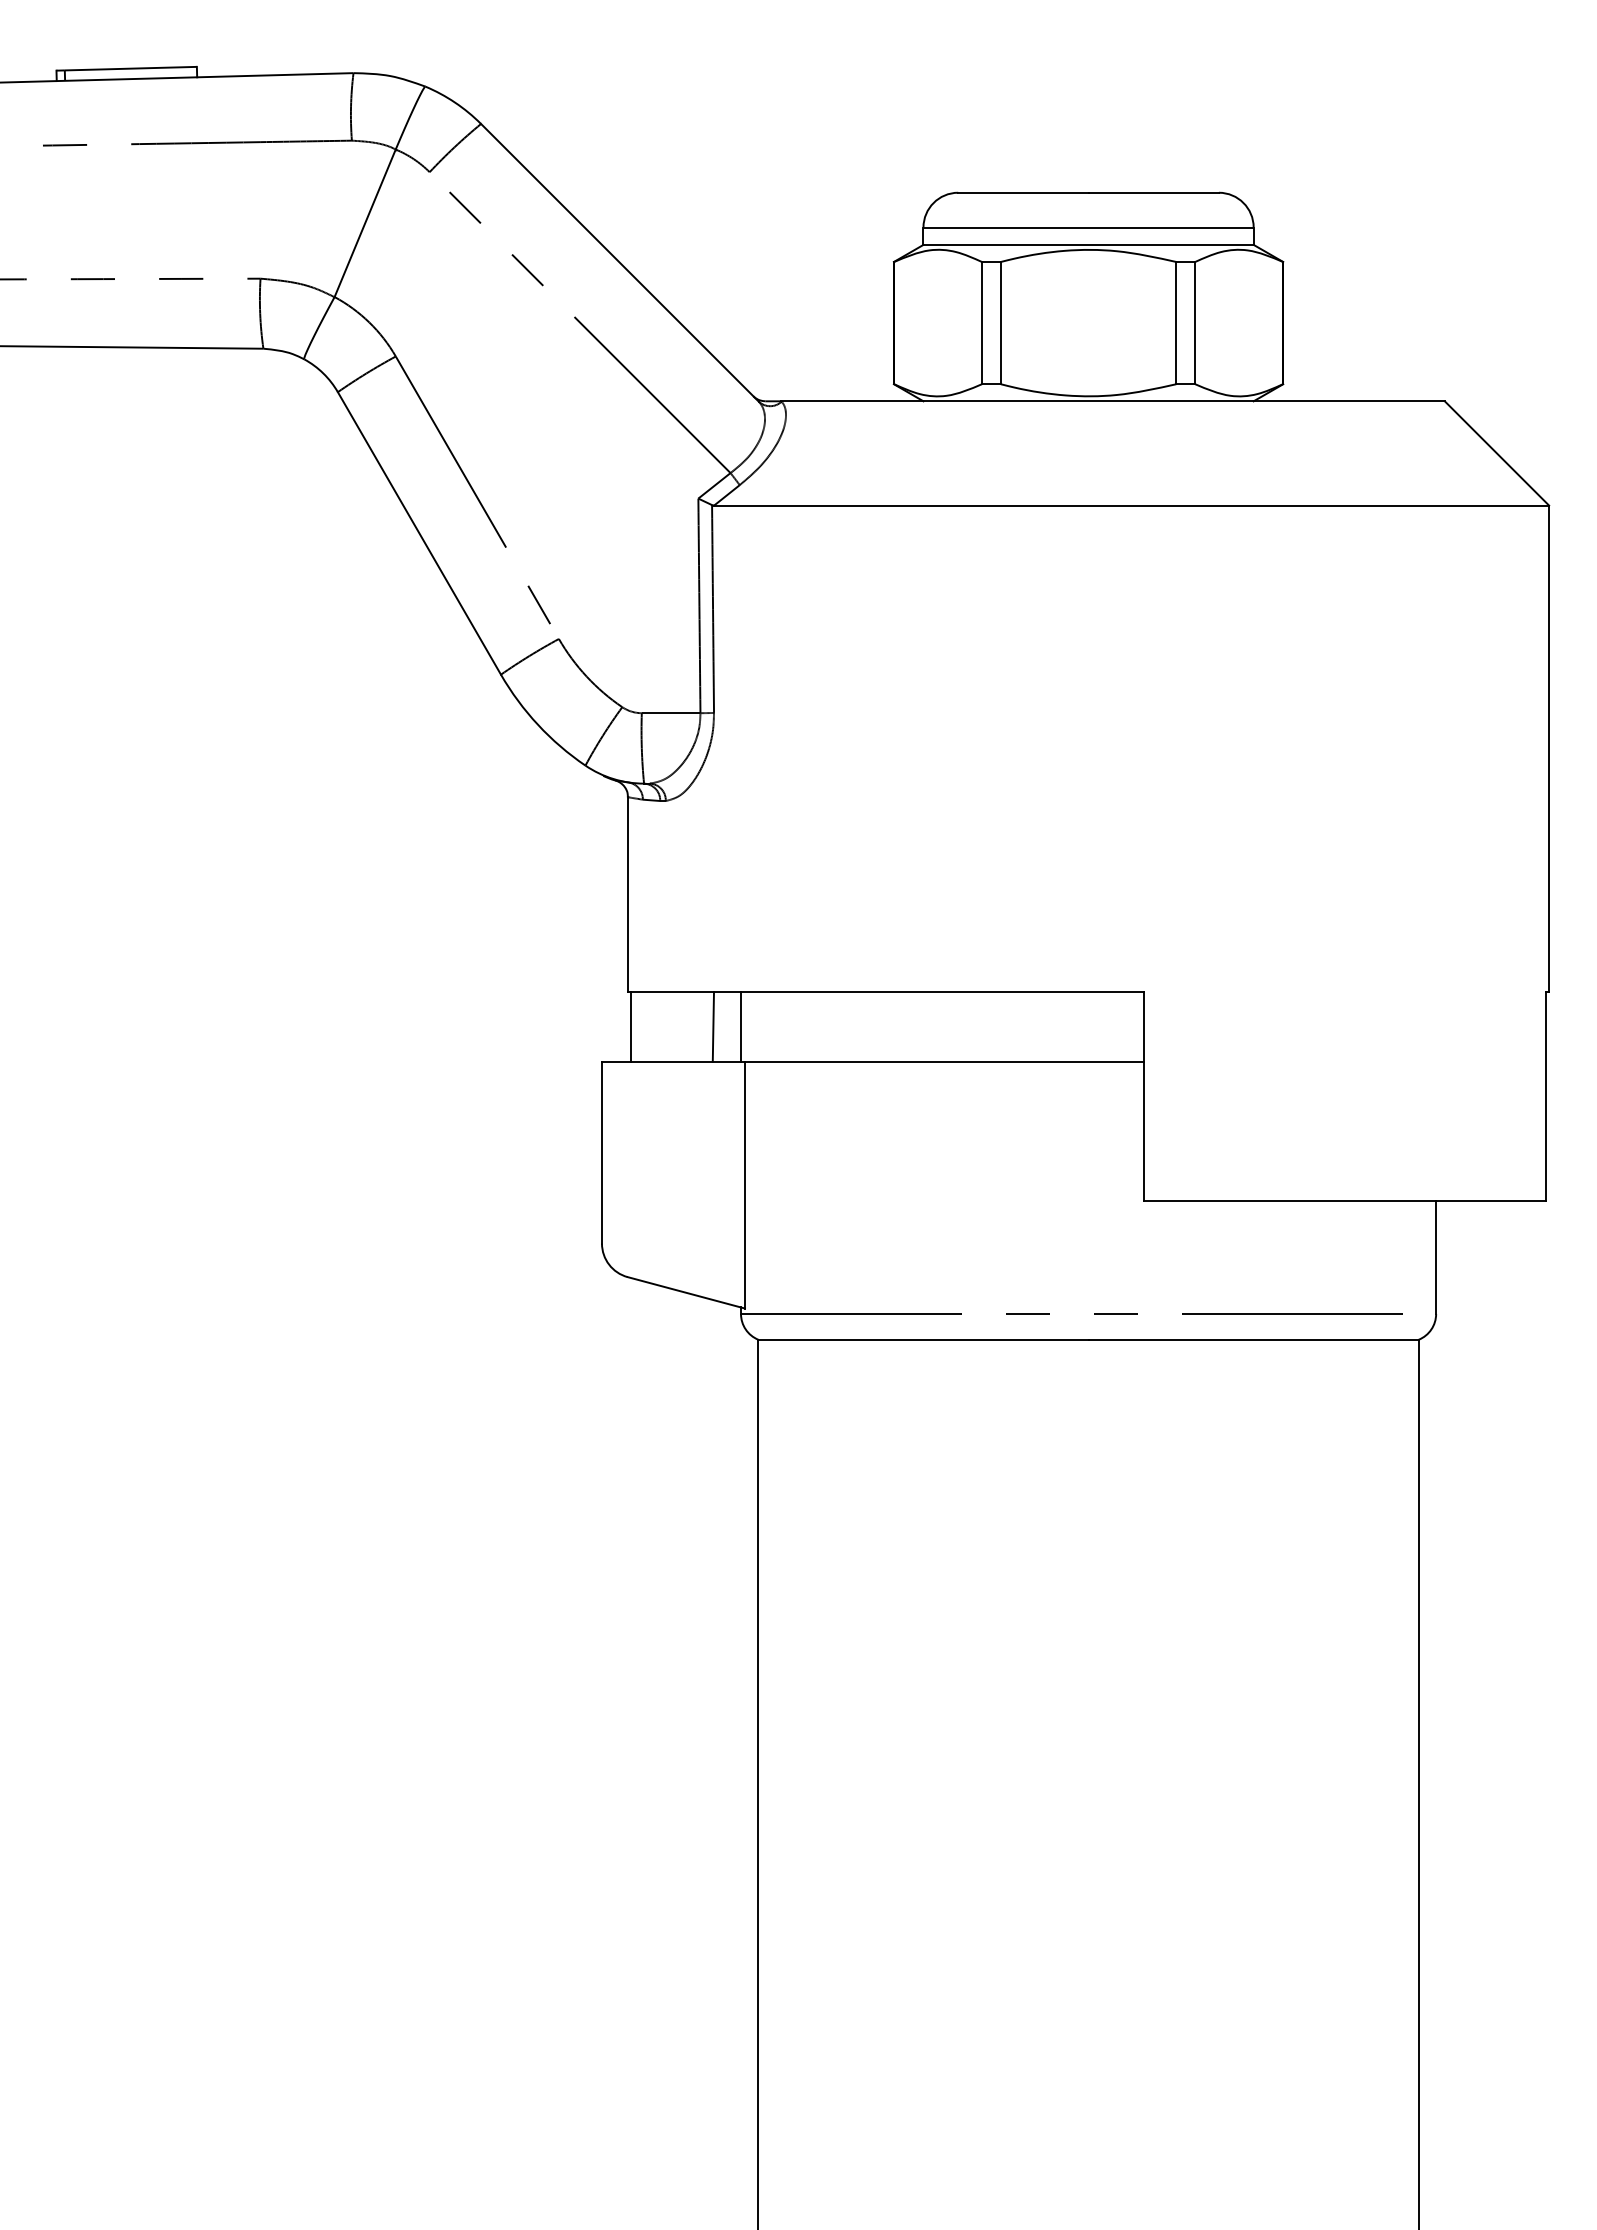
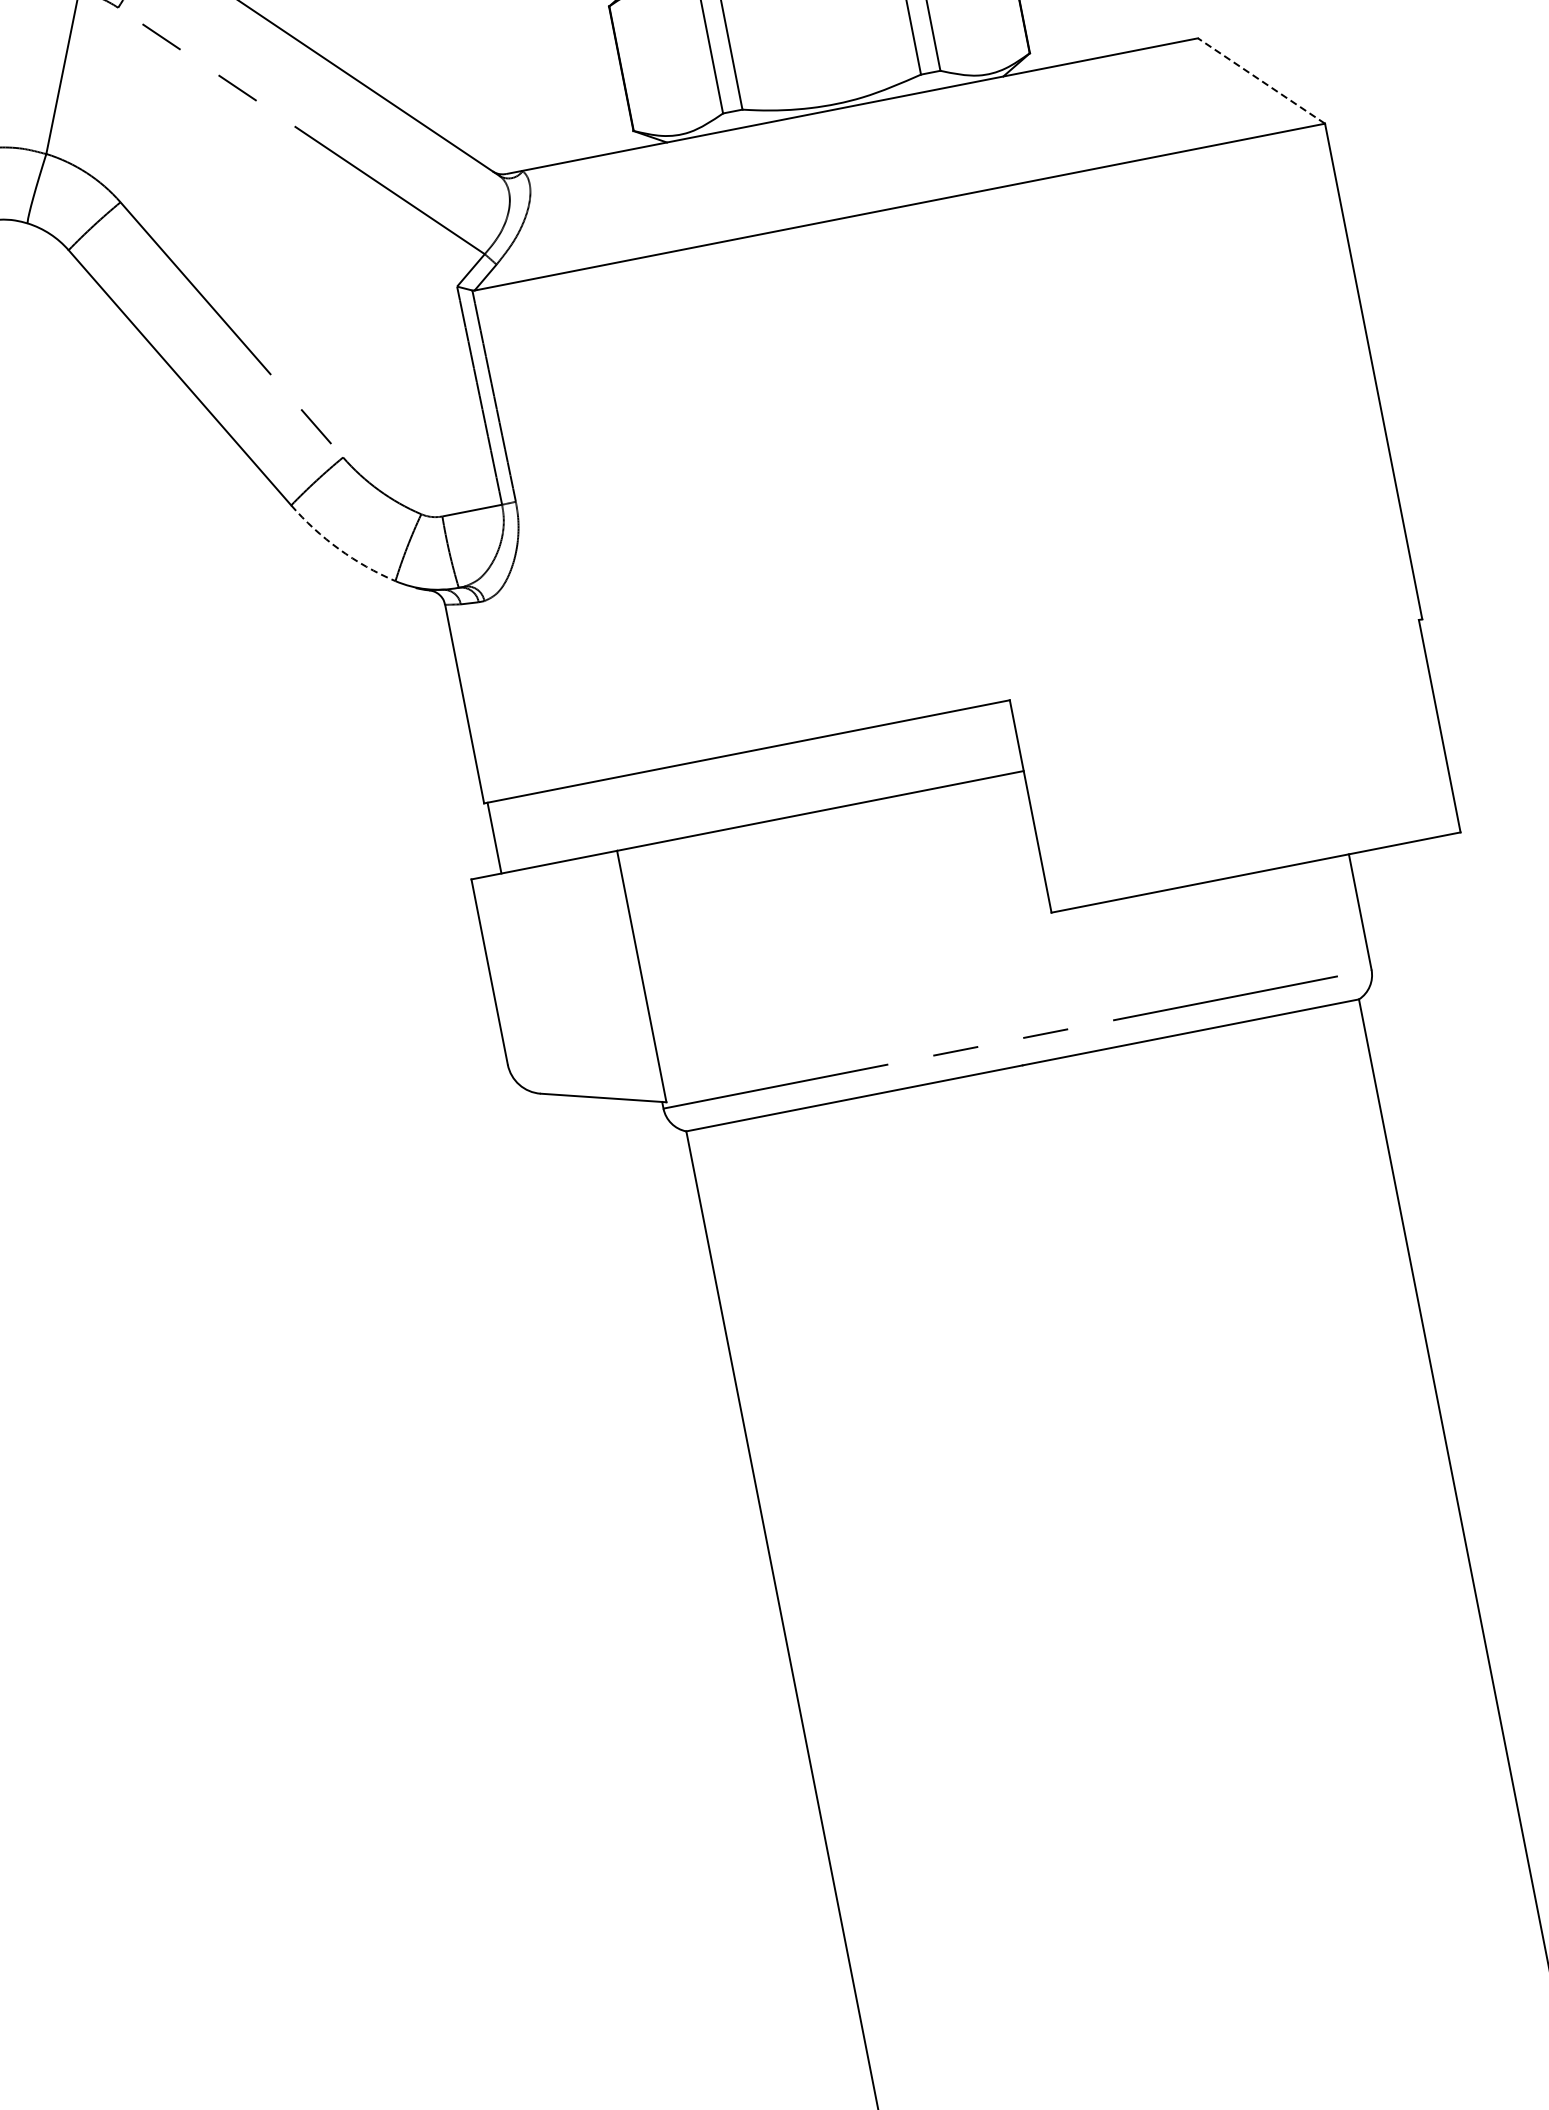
line: (1496, 453) -> (1261, 81), solid -> dashed
arc: (538, 724) -> (339, 548), solid -> dashed
line: (713, 1026) -> (578, 821), removed
line: (741, 1026) -> (606, 815), removed

